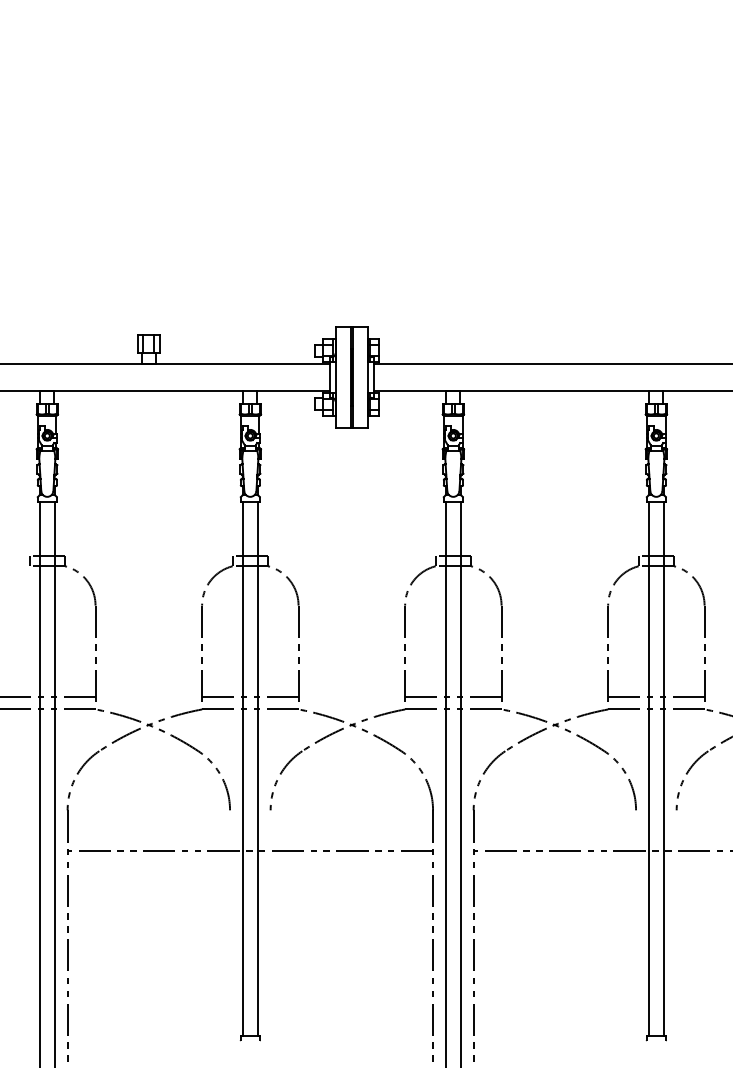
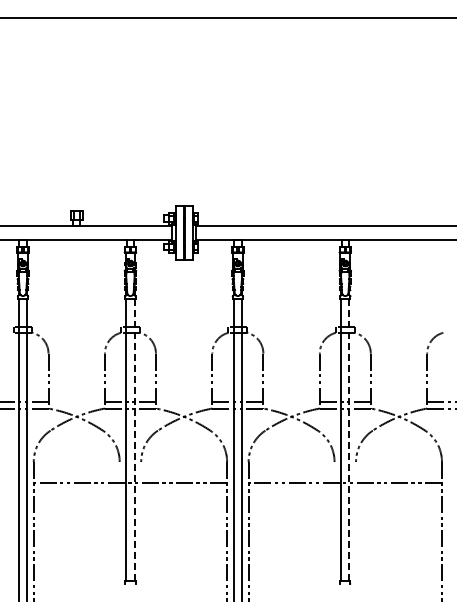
line: (258, 769) -> (134, 440), solid -> dashed
line: (664, 769) -> (349, 440), solid -> dashed

